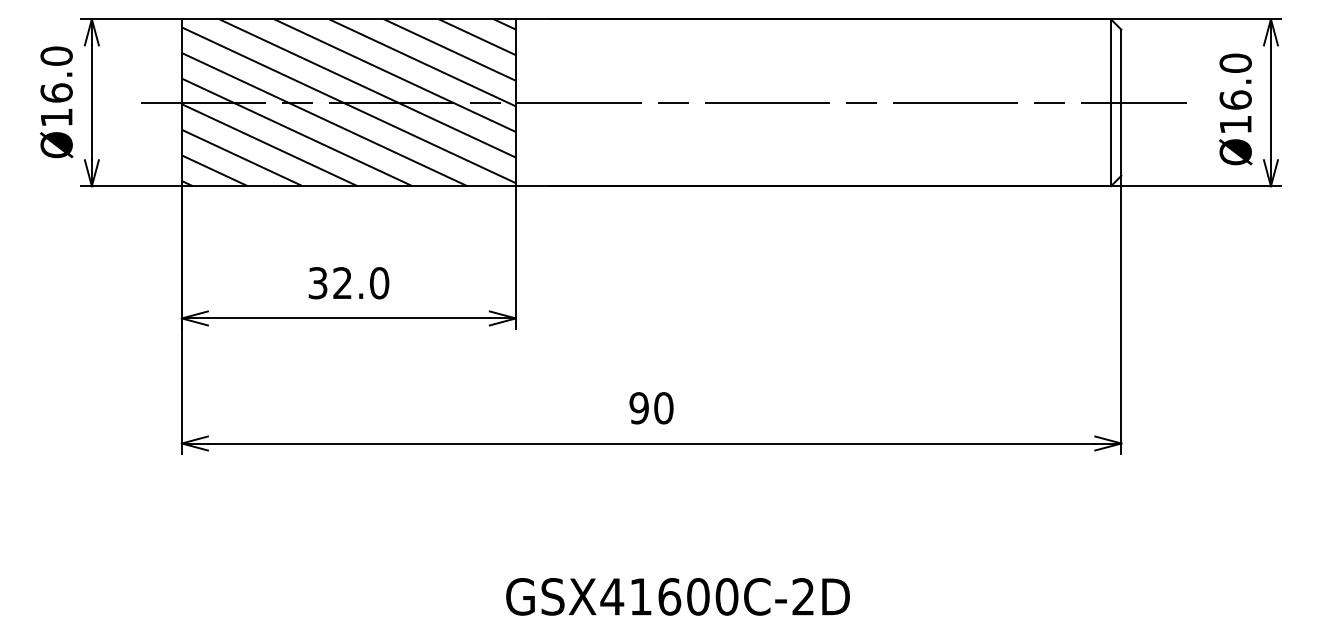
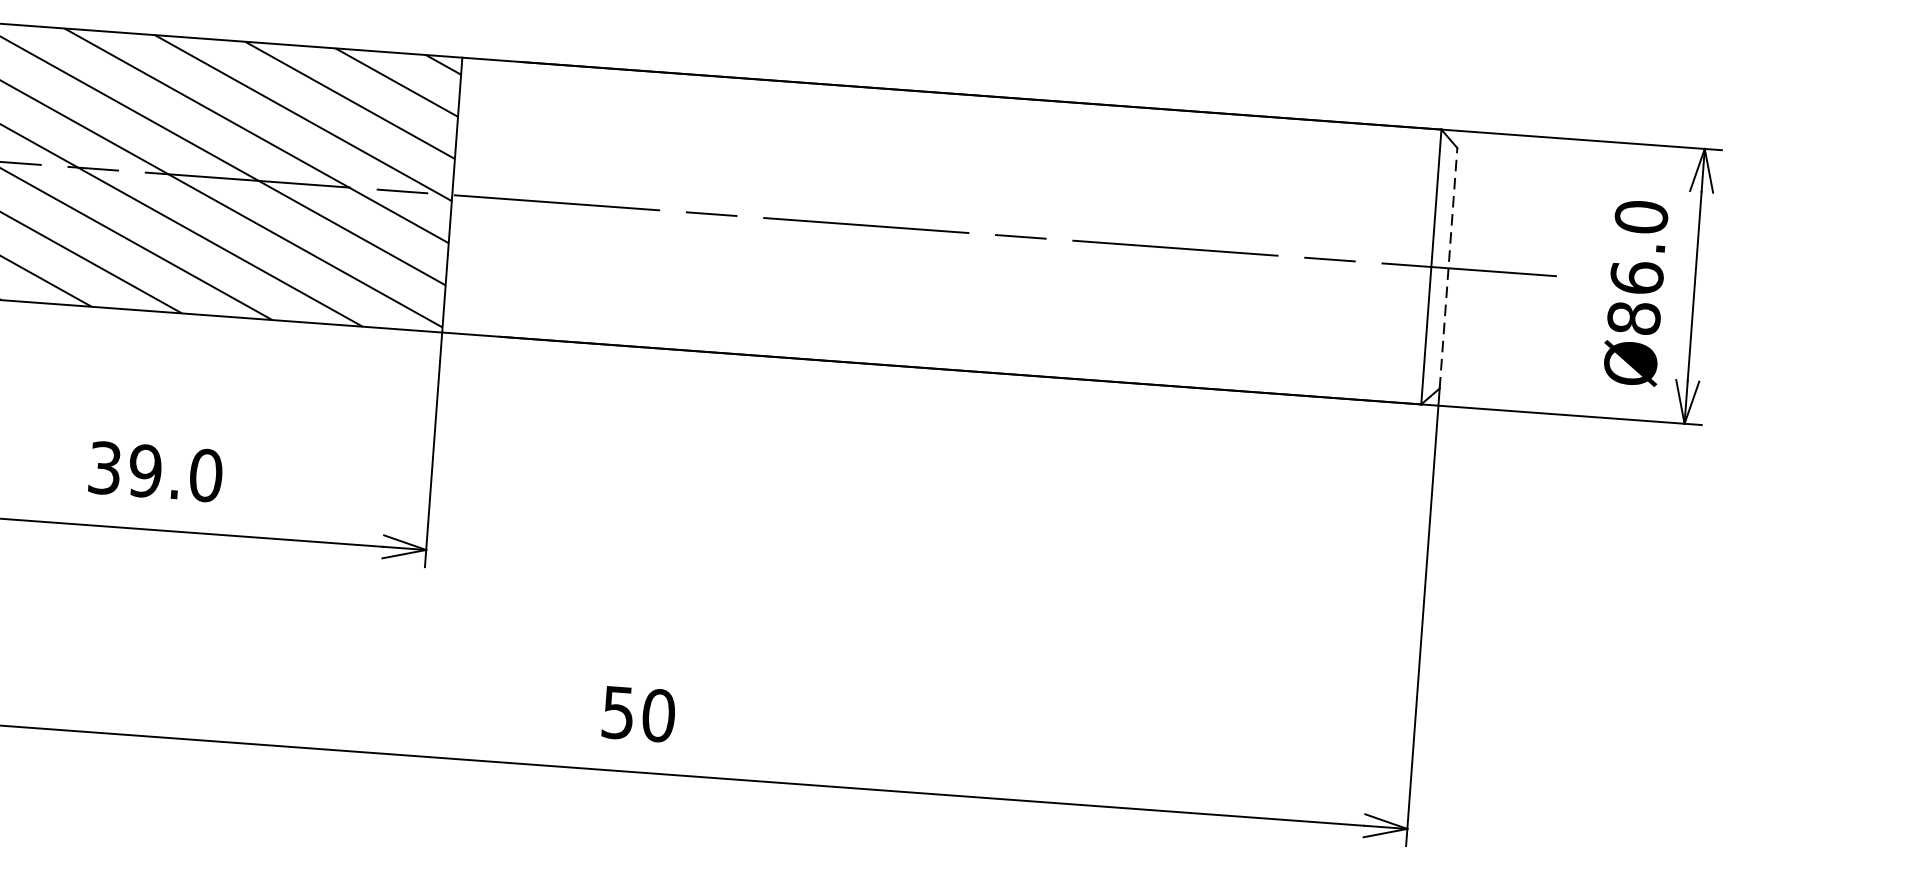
line: (1121, 102) -> (1448, 267), solid -> dashed
text: (1235, 124) -> (1633, 317), Ø16.0 -> Ø86.0
text: (342, 283) -> (145, 471), 32.0 -> 39.0
text: (638, 408) -> (617, 712), 90 -> 50

